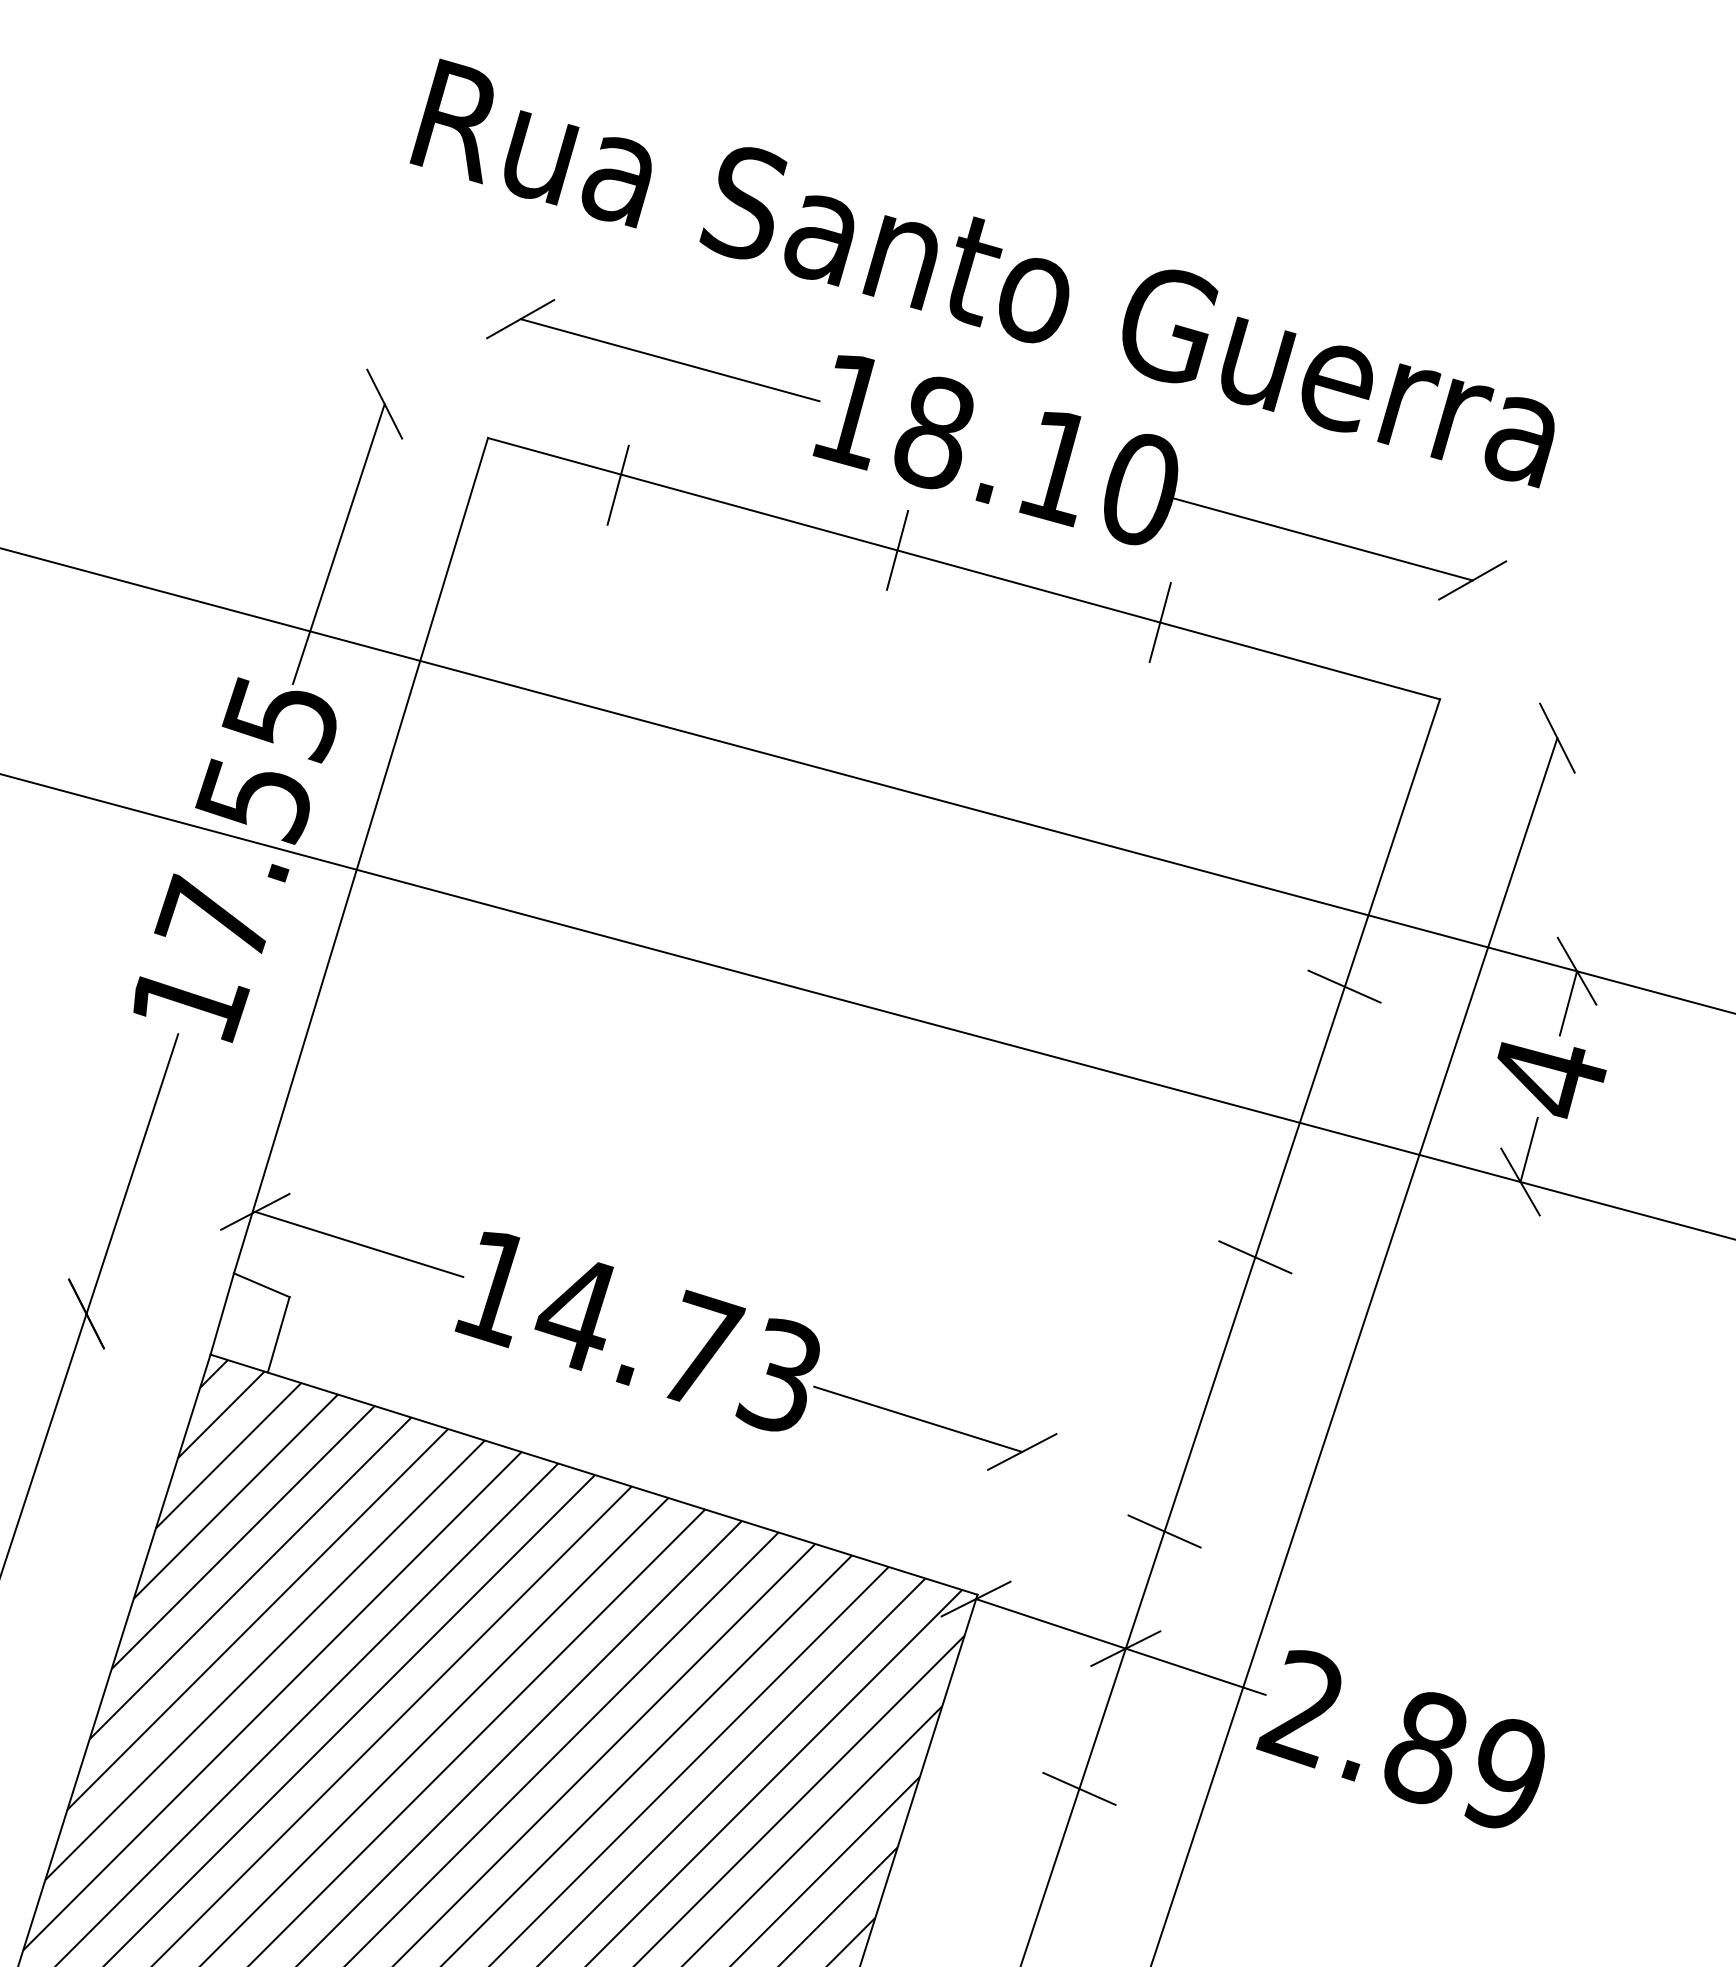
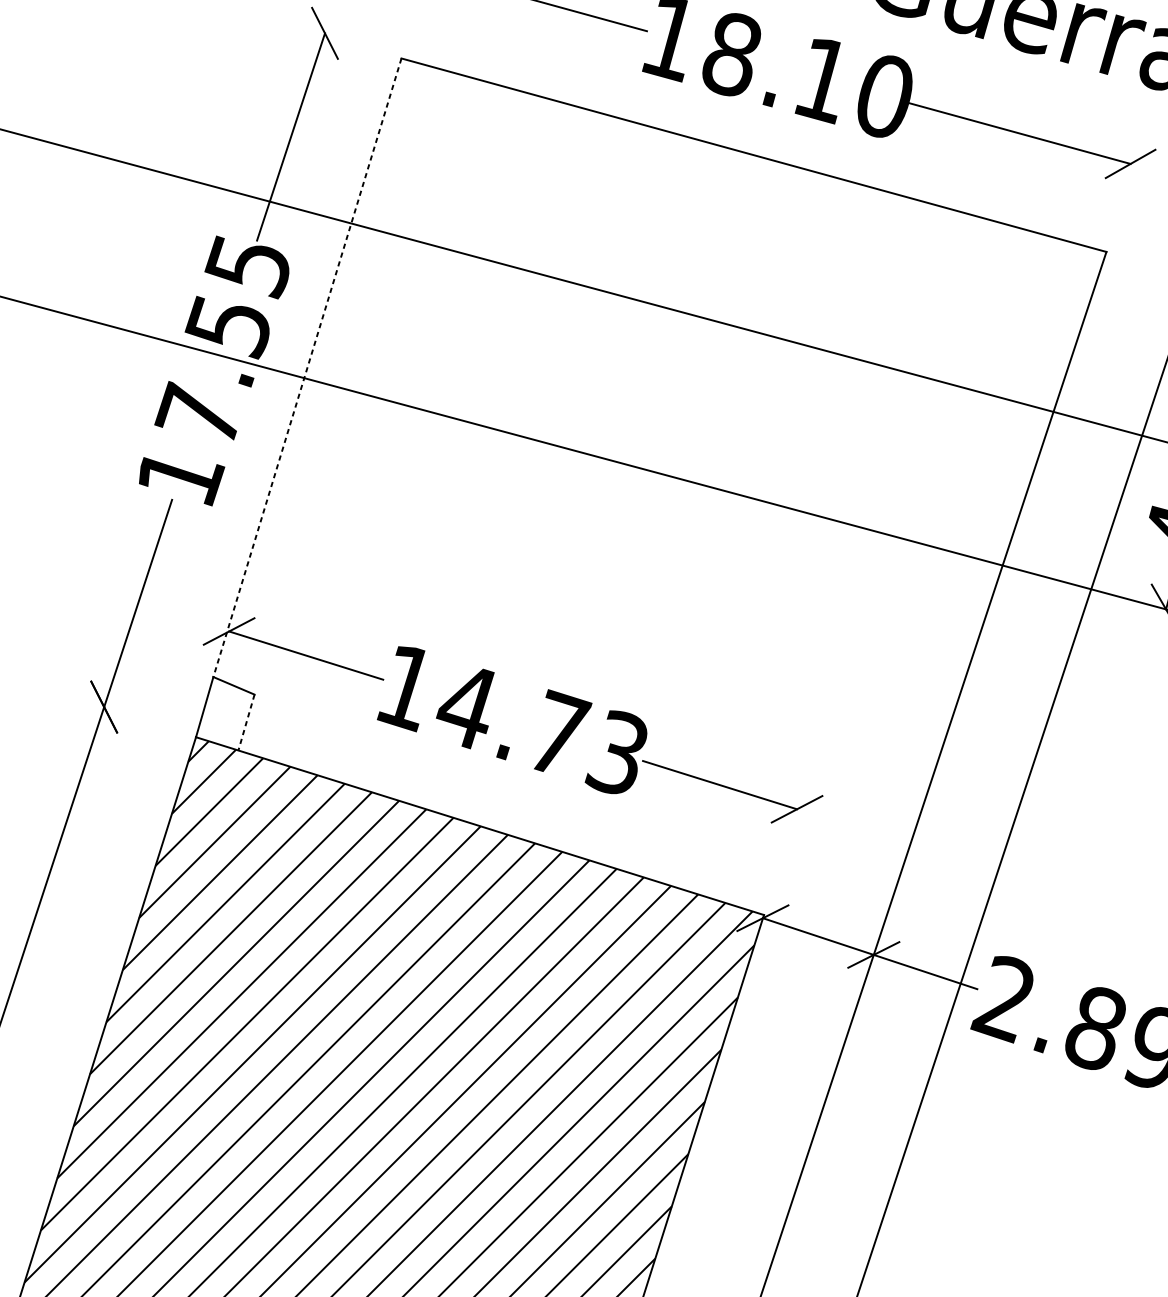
line: (617, 484) -> (497, 92), removed
line: (897, 549) -> (704, 141), removed
line: (1159, 622) -> (898, 195), removed
line: (361, 855) -> (307, 367), solid -> dashed
line: (1344, 986) -> (1035, 464), removed
line: (1255, 1257) -> (969, 665), removed
line: (278, 1335) -> (246, 723), solid -> dashed
line: (1164, 1531) -> (902, 868), removed
line: (1079, 1788) -> (839, 1058), removed

